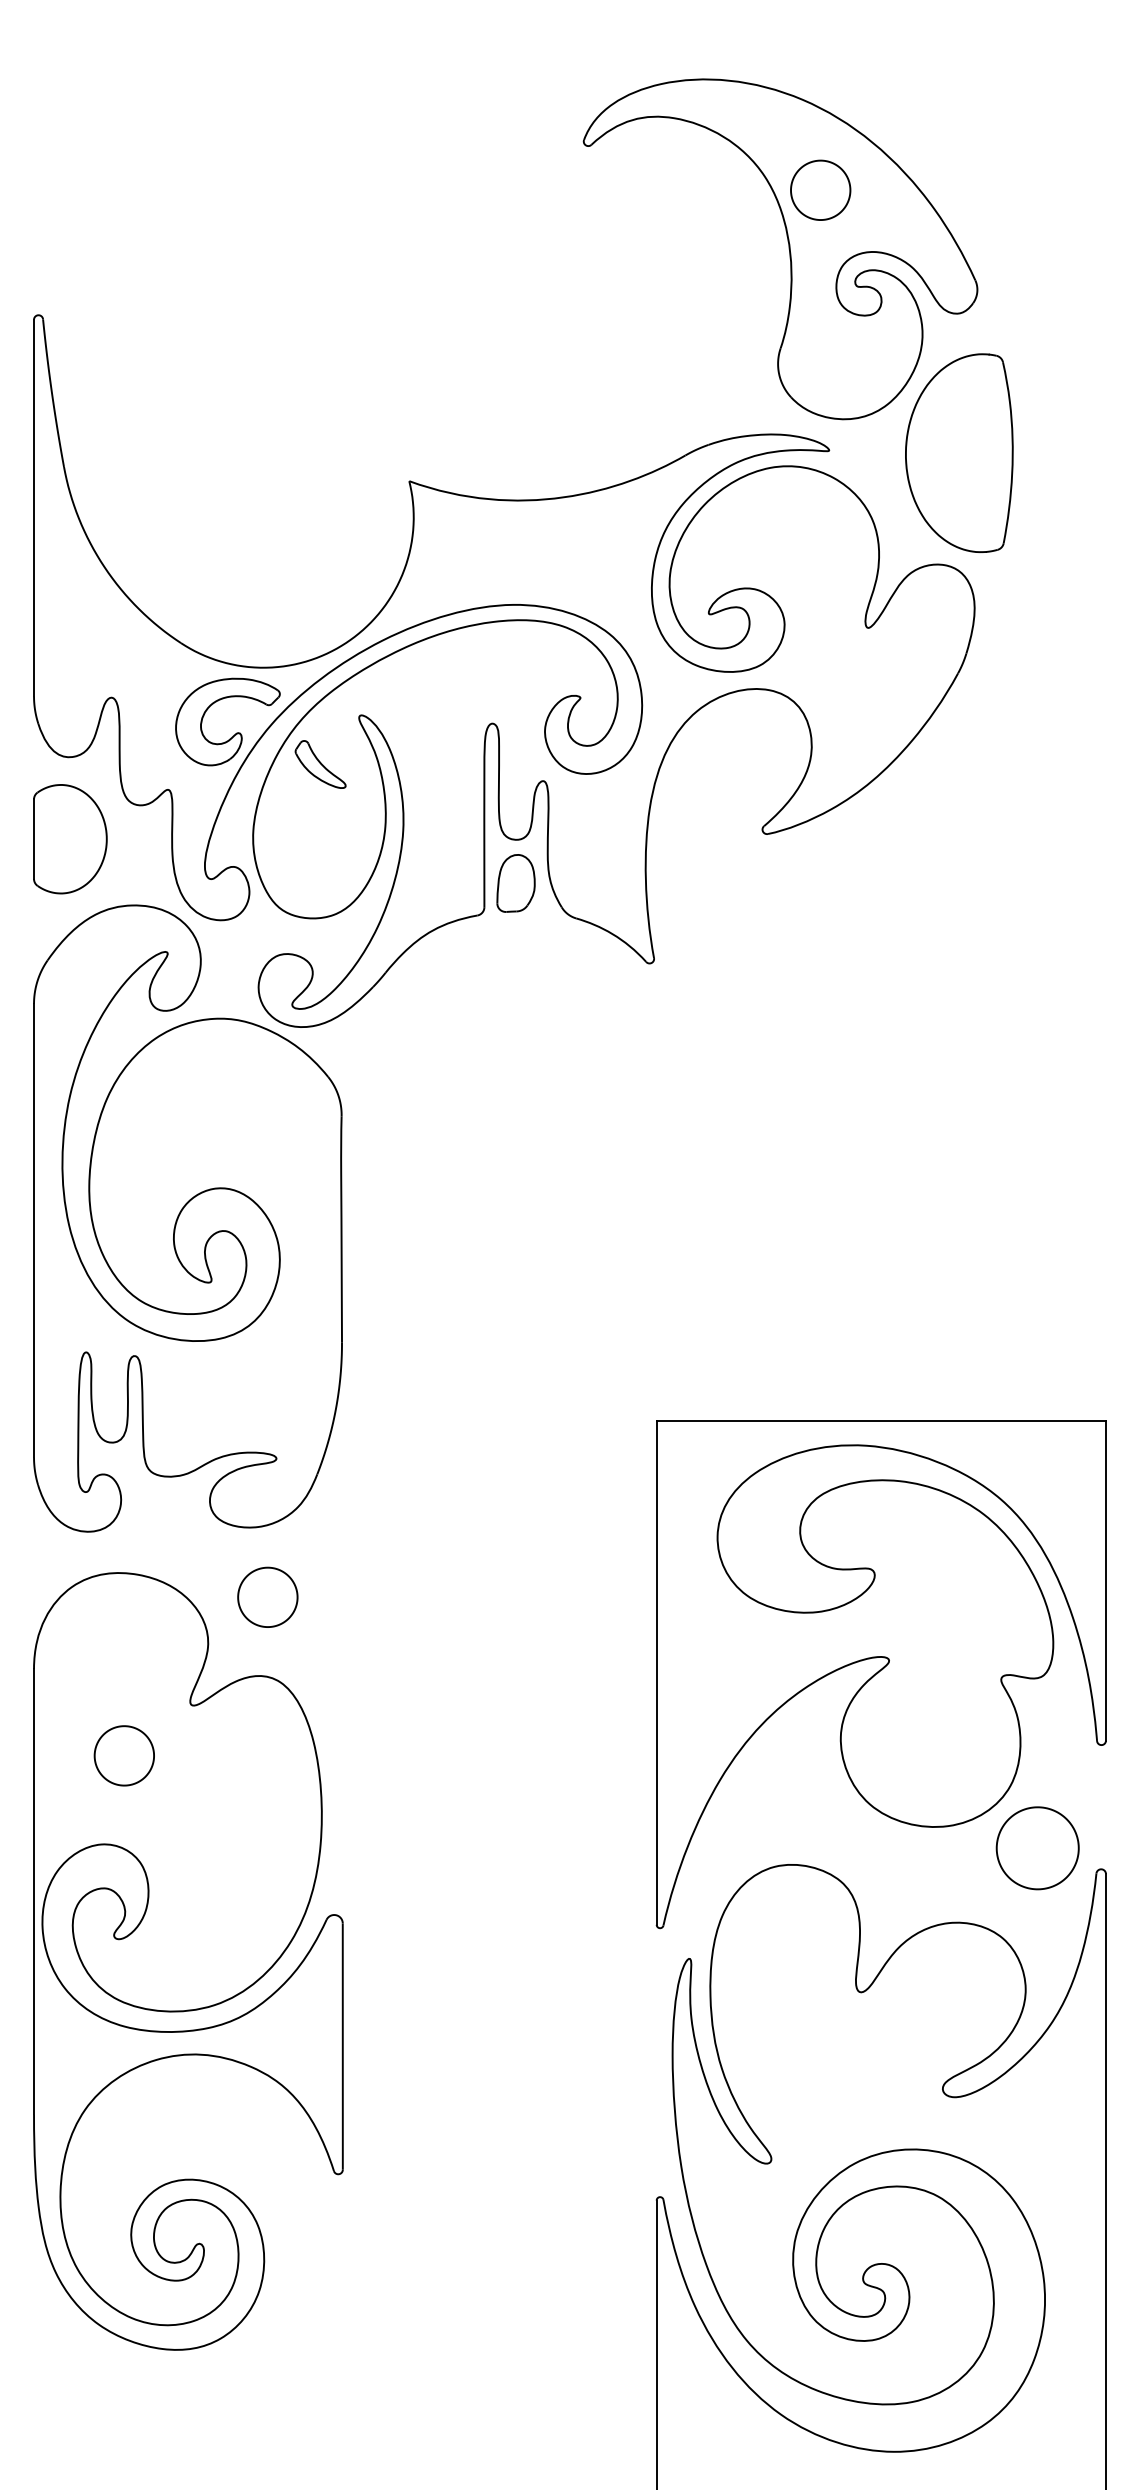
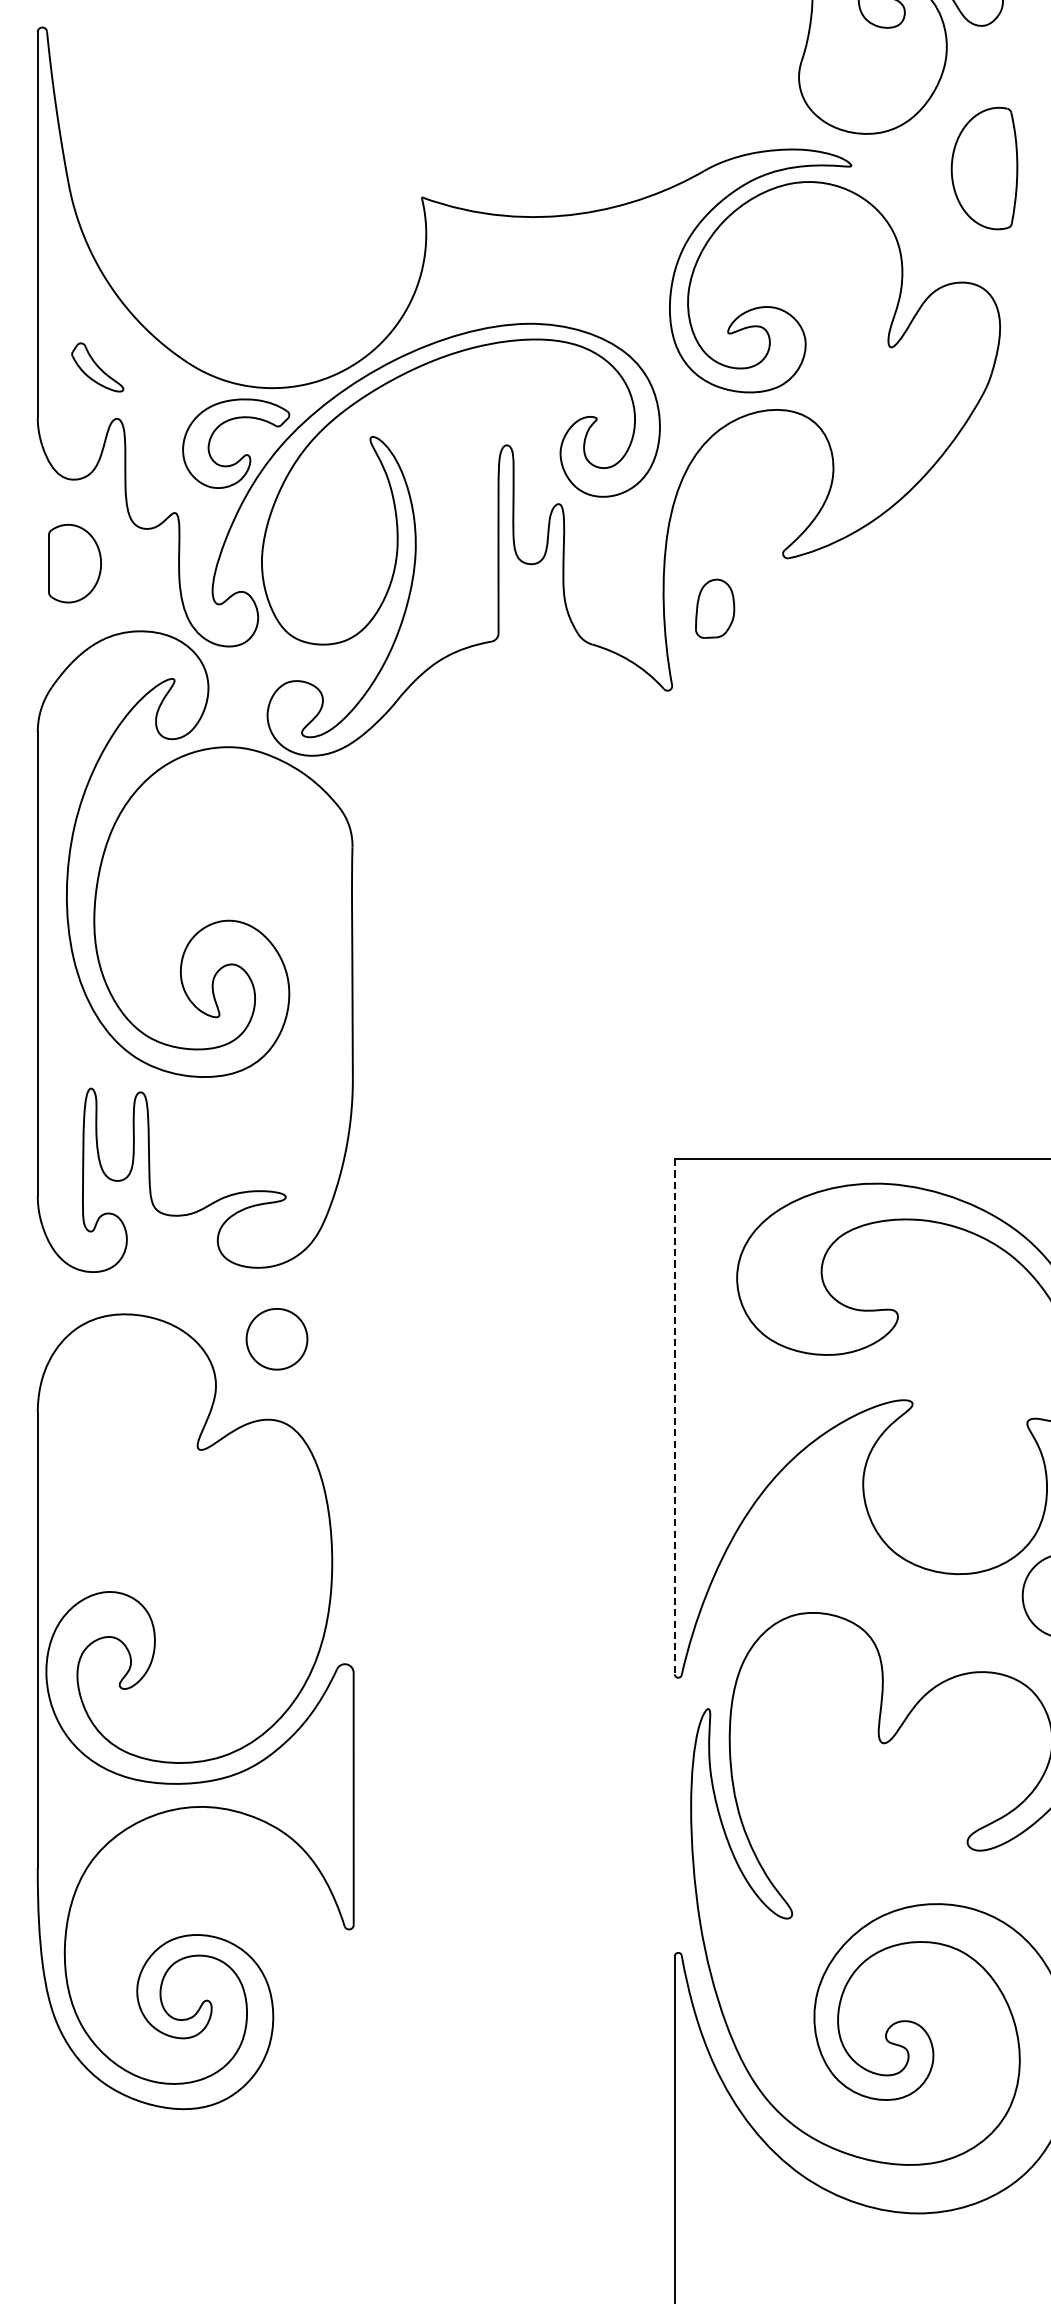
part: (959, 452) -> (984, 167), size x0.6
part: (320, 764) -> (97, 367), moved
part: (70, 839) -> (75, 563), size x0.7
part: (515, 883) -> (714, 608), moved
line: (656, 1673) -> (674, 1417), solid -> dashed
part: (123, 1755) -> (129, 1501), removed

